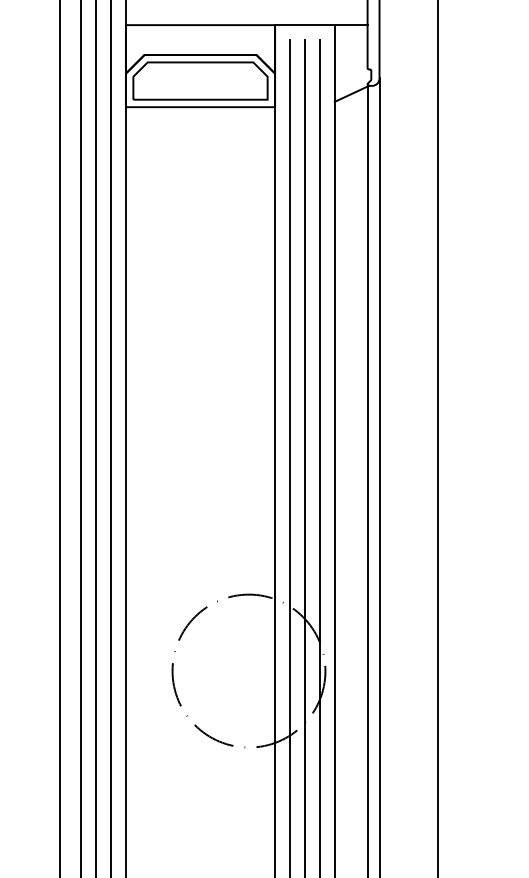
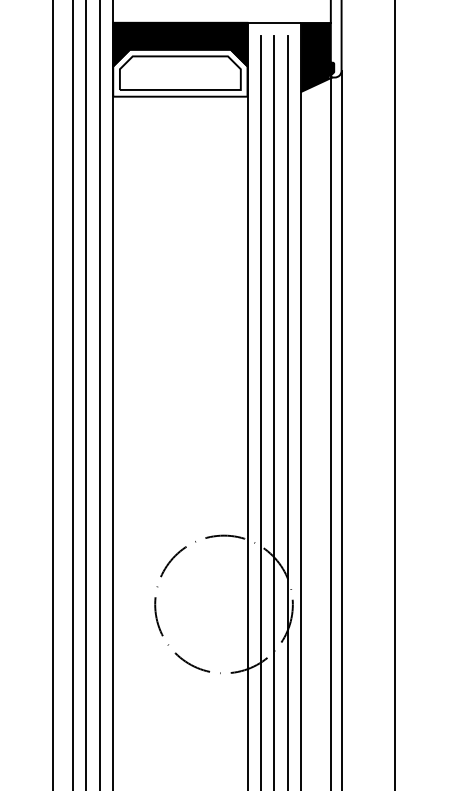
fill: (200, 49) -> (180, 44), added
fill: (352, 62) -> (317, 56), added

